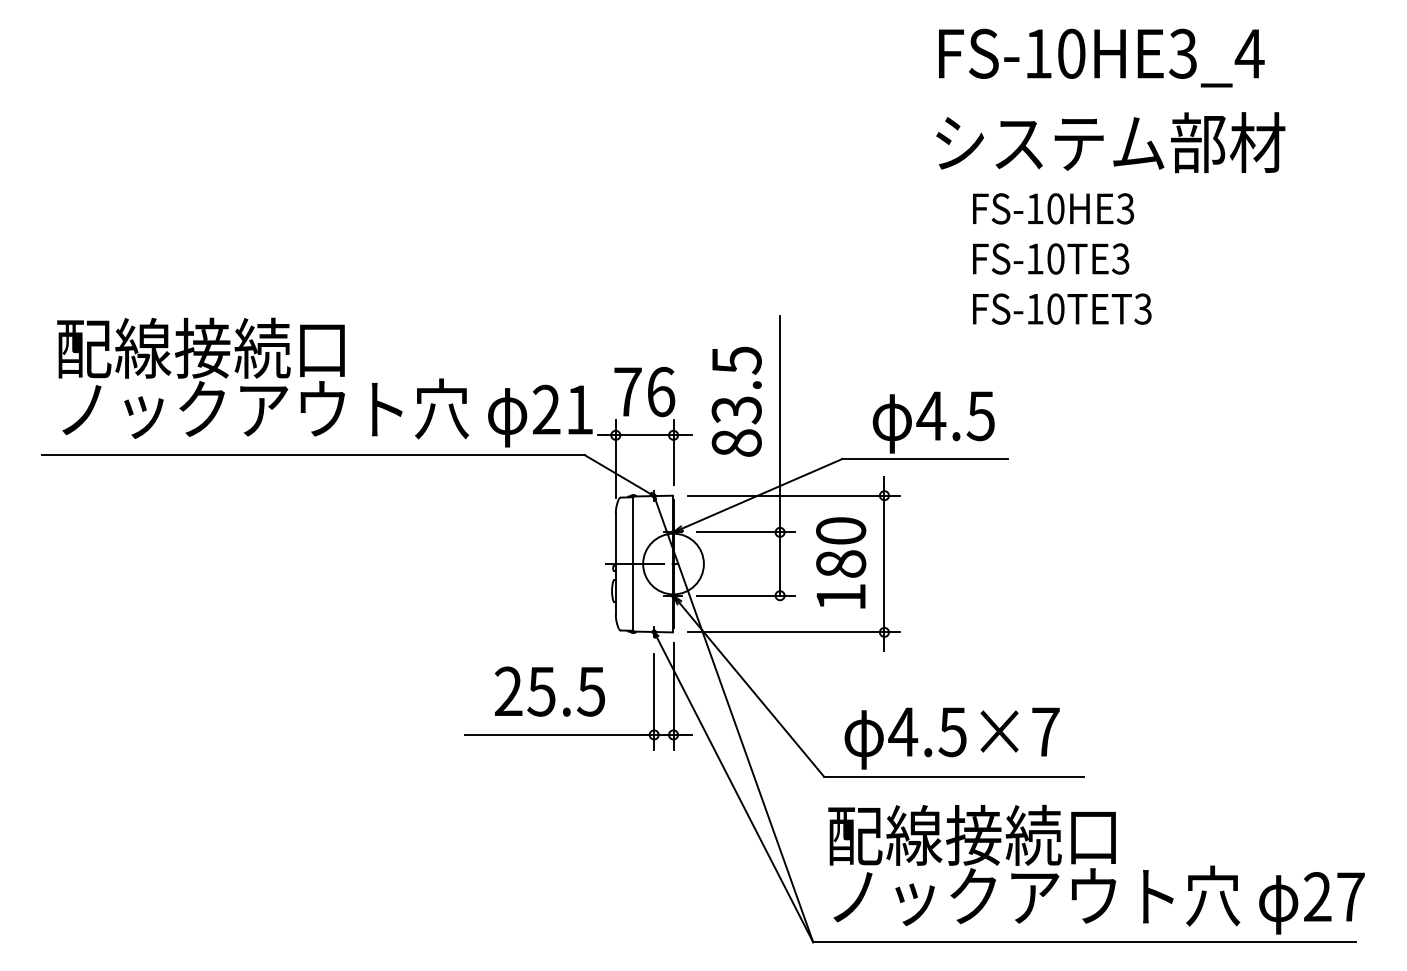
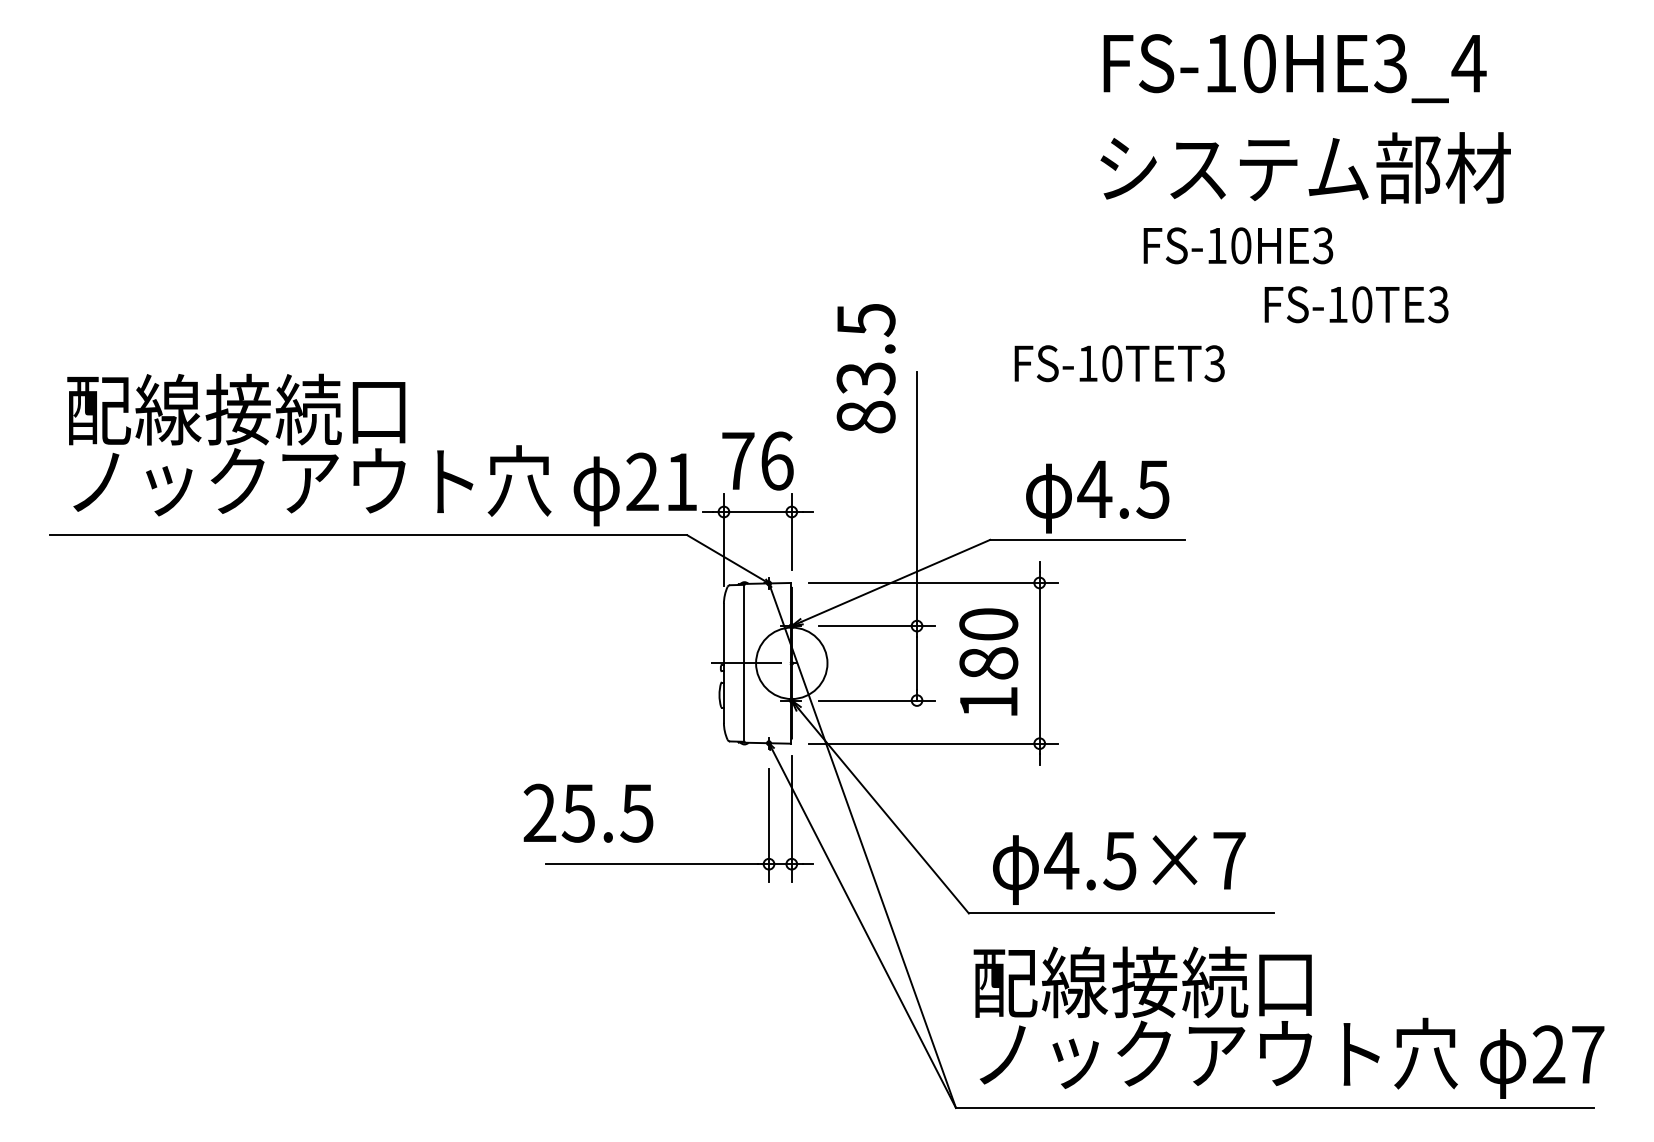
text: (1051, 258) -> (1356, 304), moved
text: (1062, 308) -> (1119, 363), moved
text: (736, 401) -> (865, 368), moved
text: (549, 690) -> (588, 812), moved

